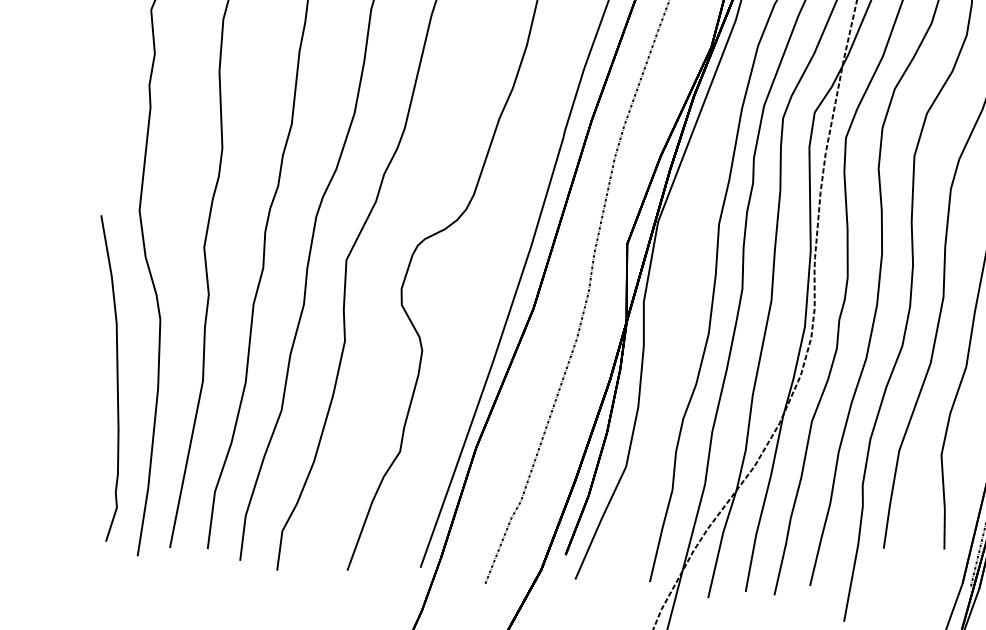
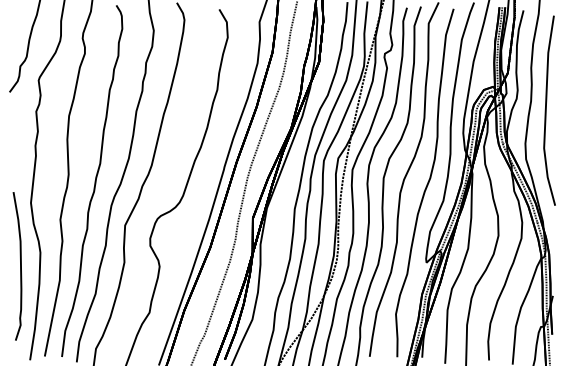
curve: (116, 378) -> (20, 266), moved

